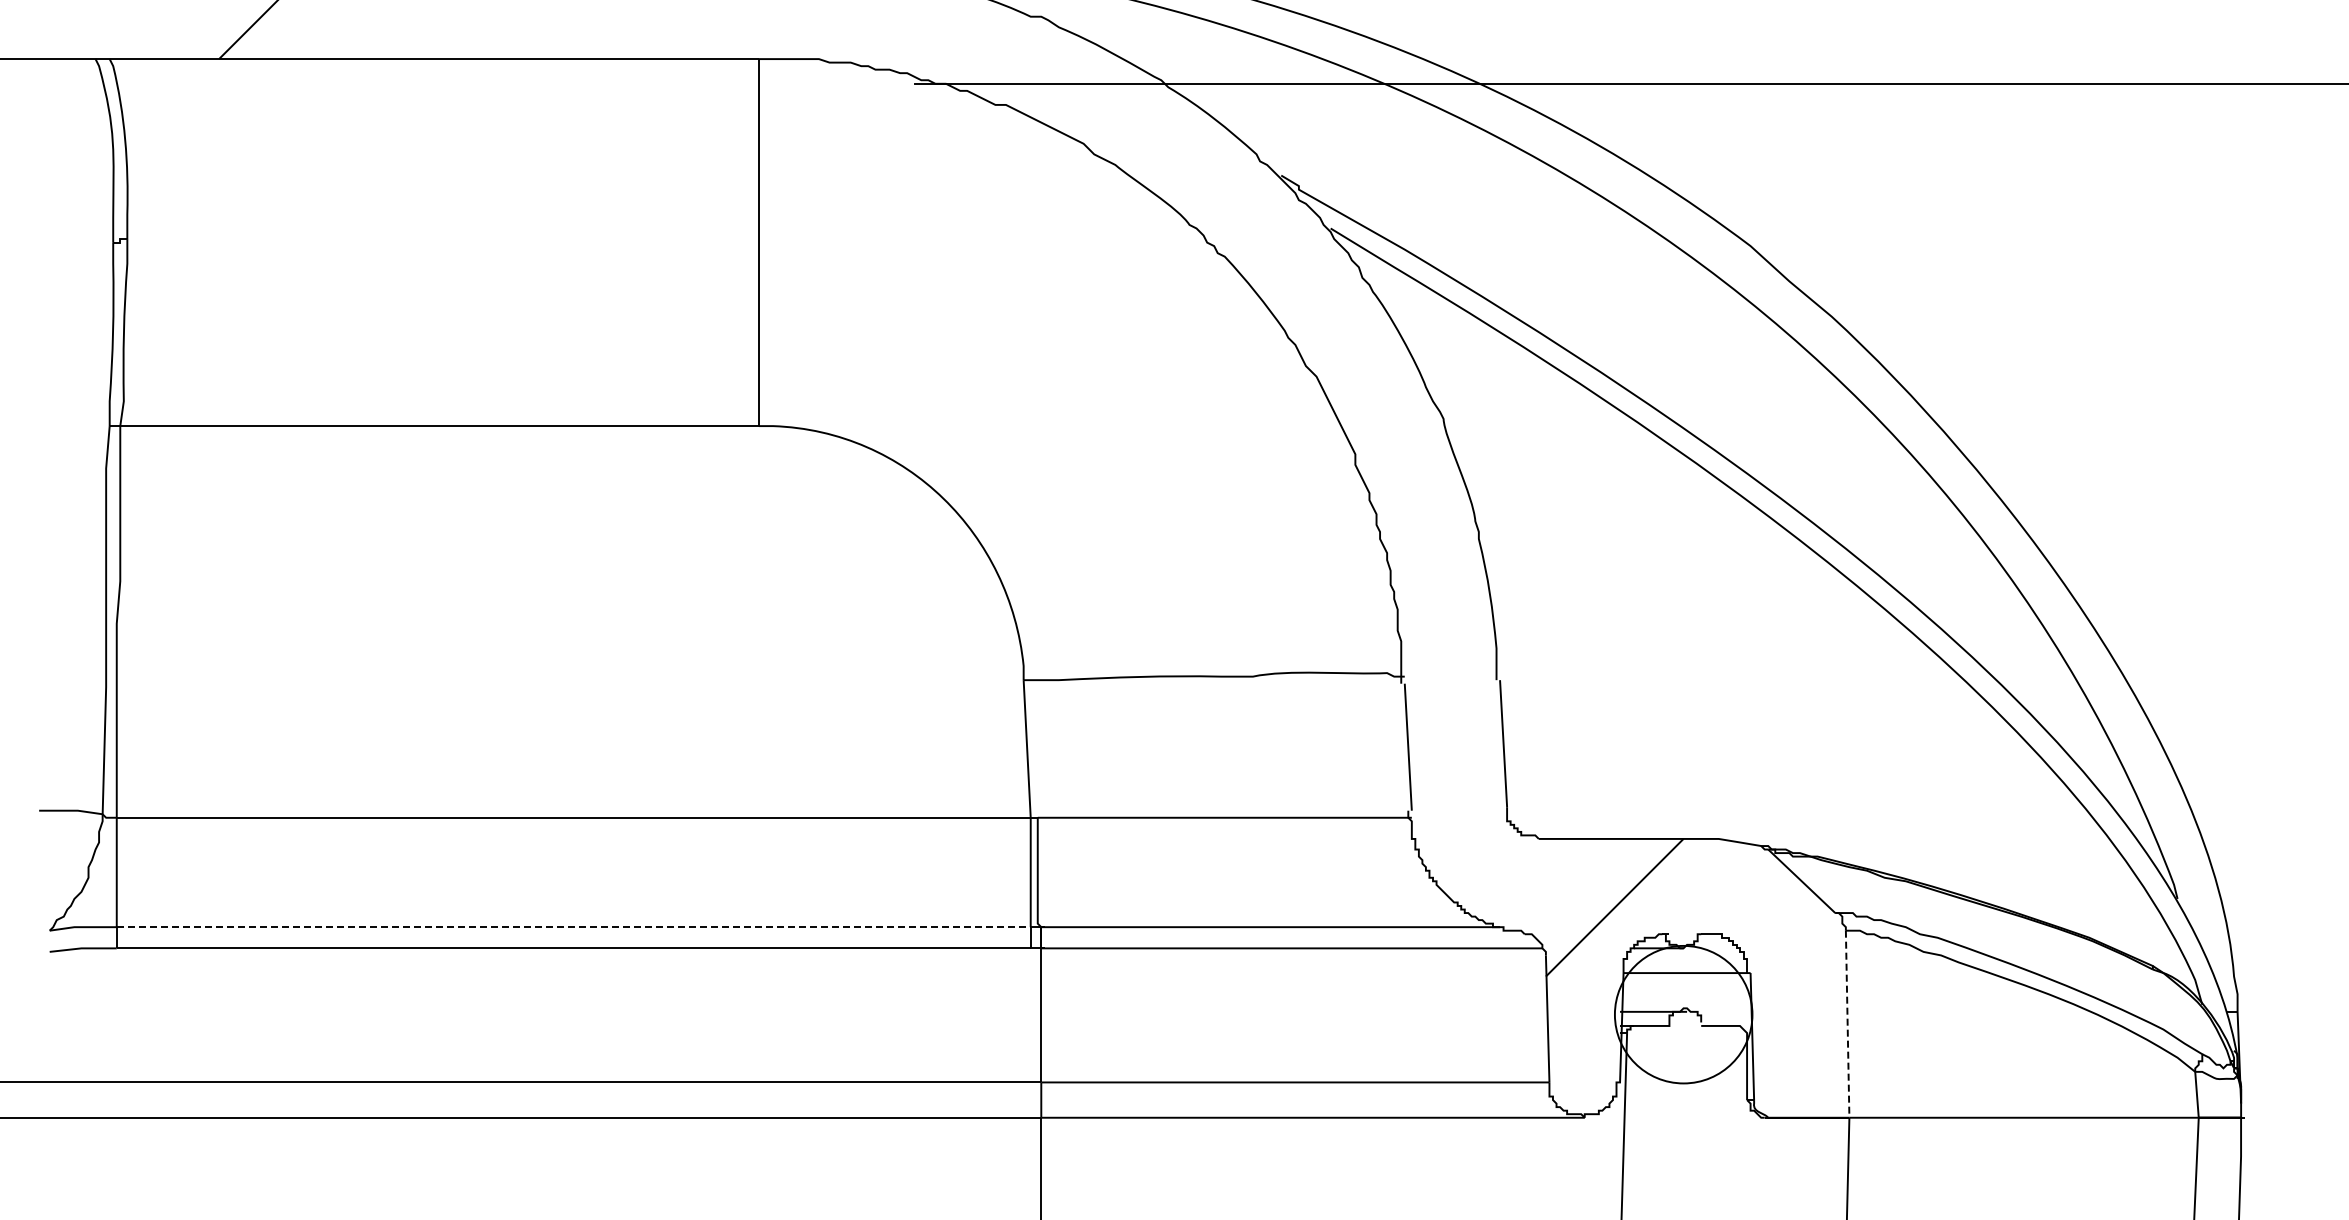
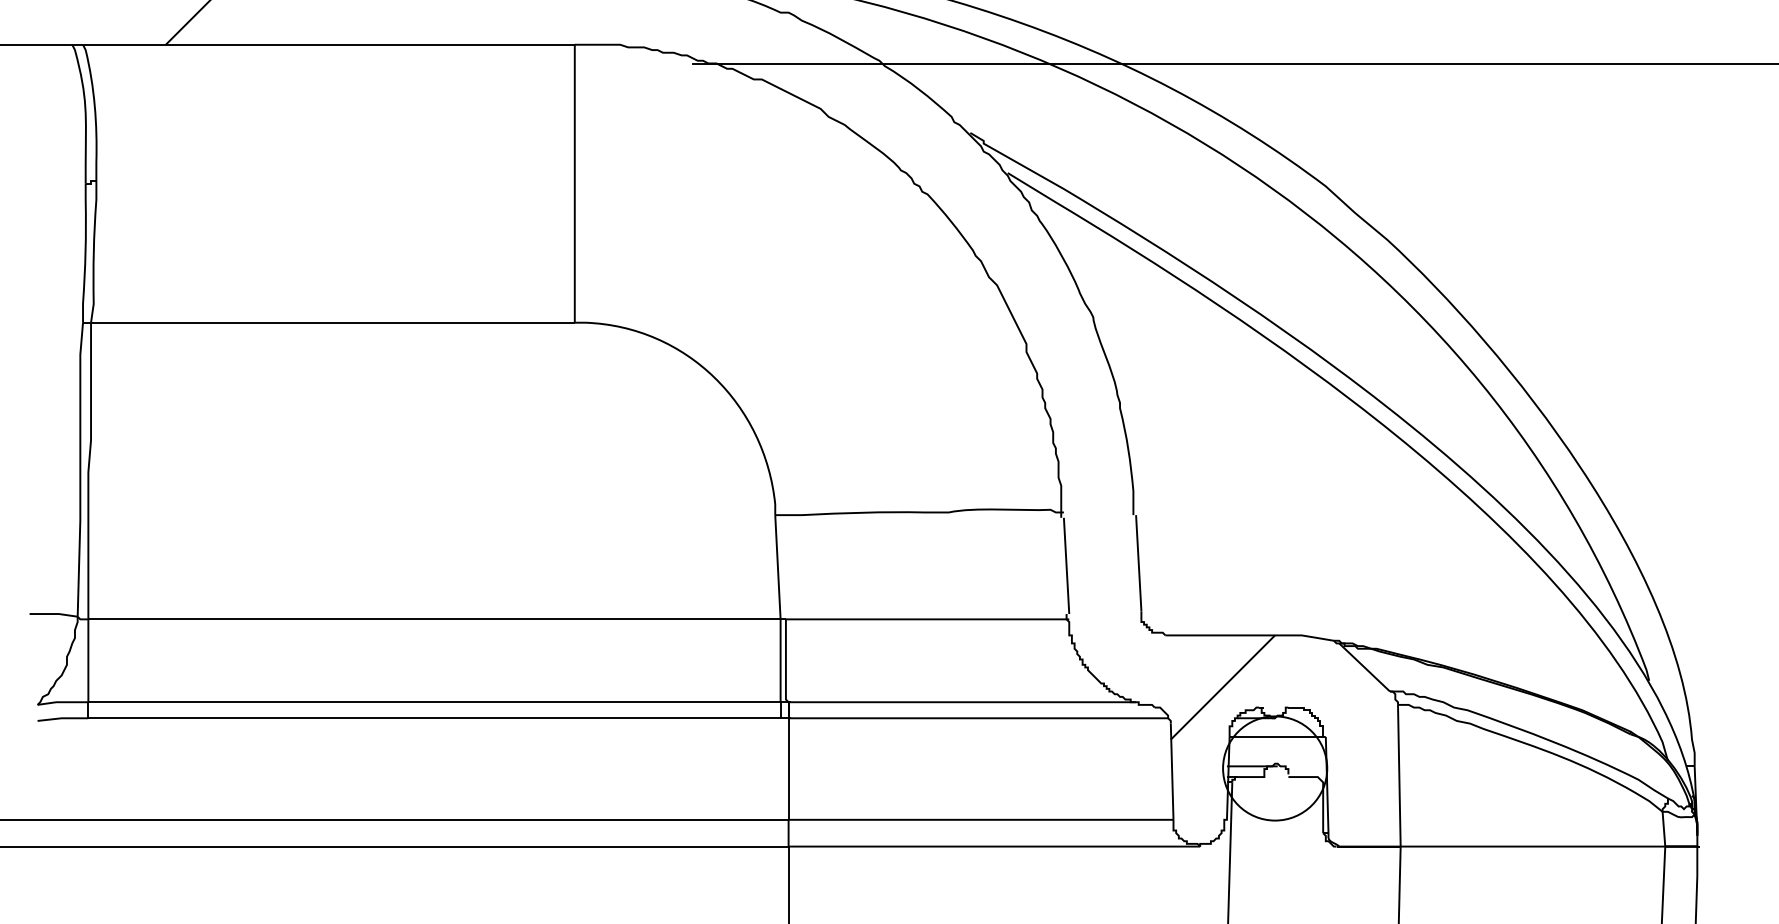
line: (573, 927) -> (434, 702), dashed -> solid
line: (1847, 1024) -> (1399, 775), dashed -> solid

